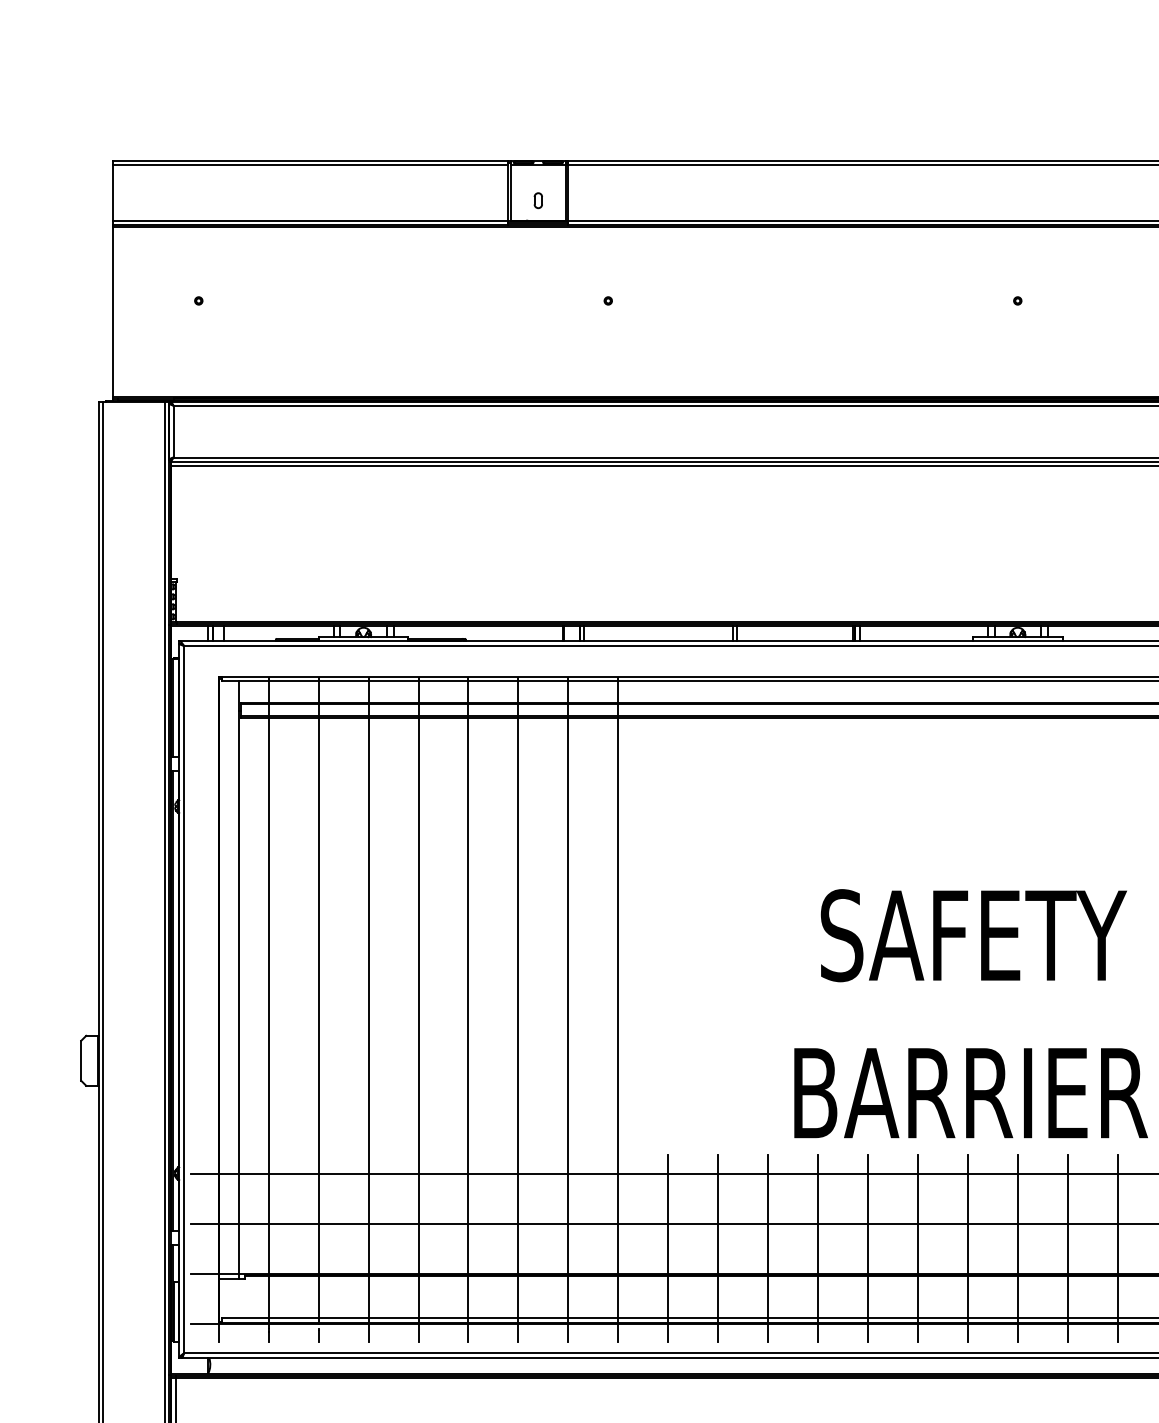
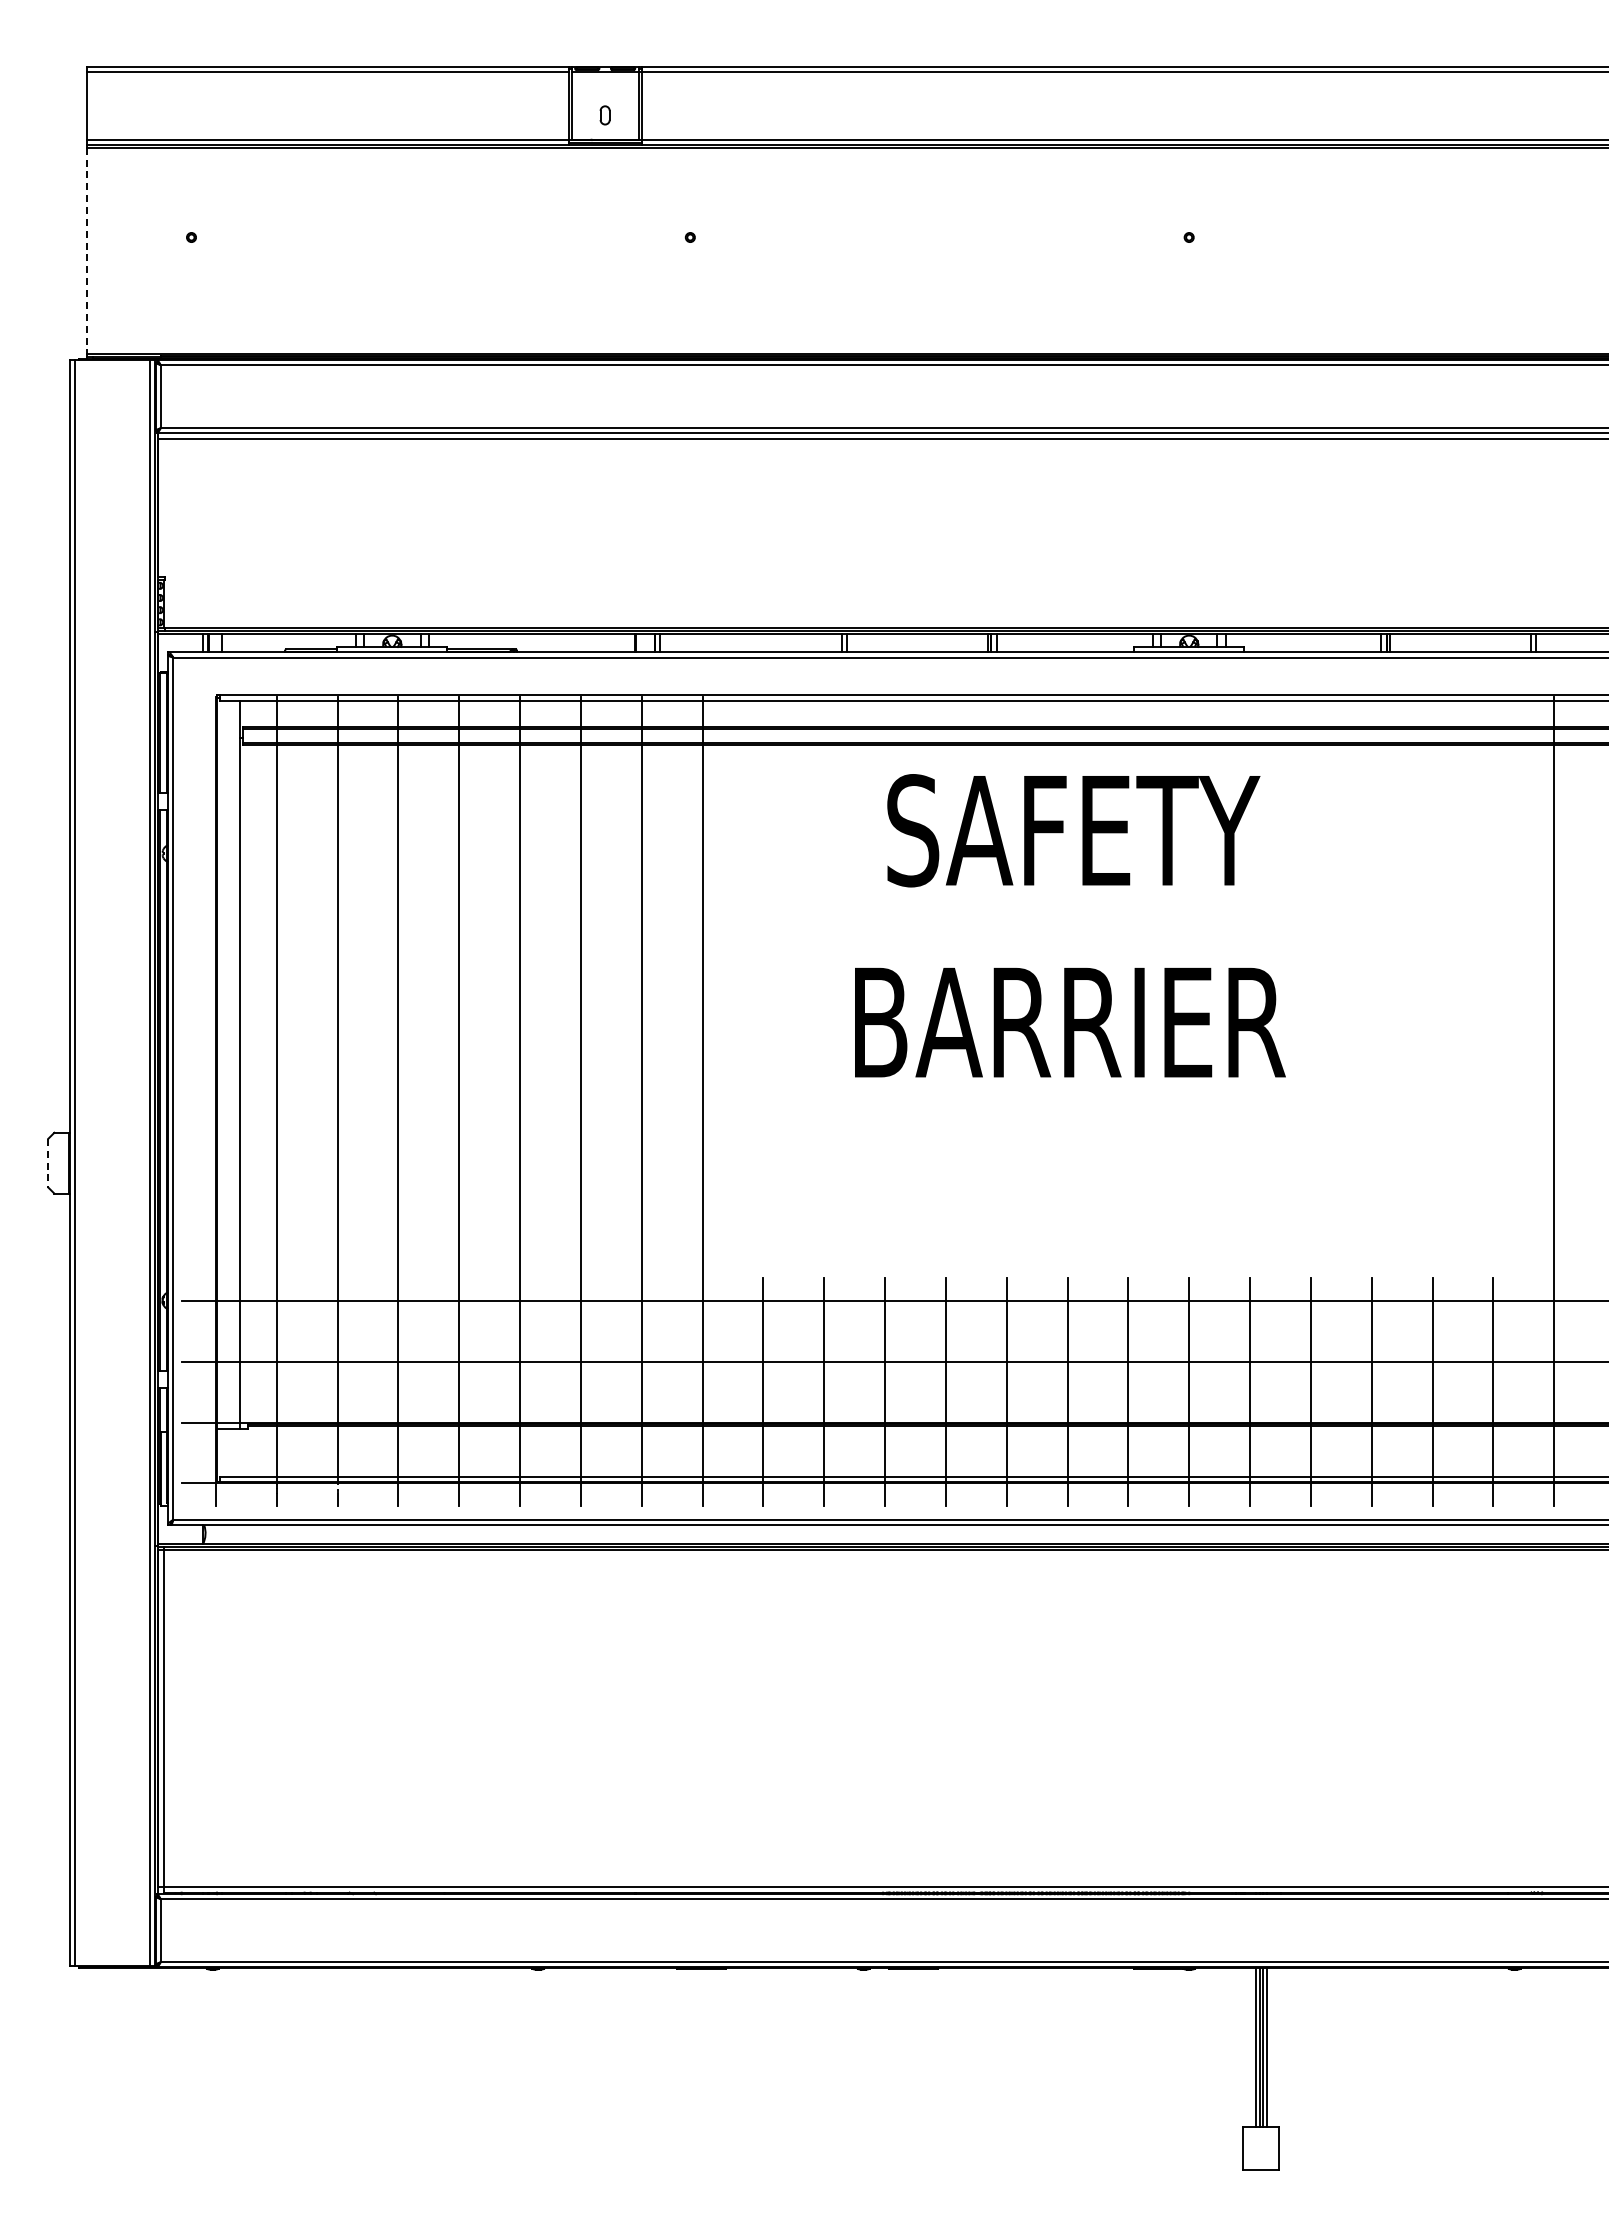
line: (113, 312) -> (87, 251), solid -> dashed
text: (971, 1013) -> (1070, 925), moved
line: (81, 1061) -> (48, 1163), solid -> dashed

